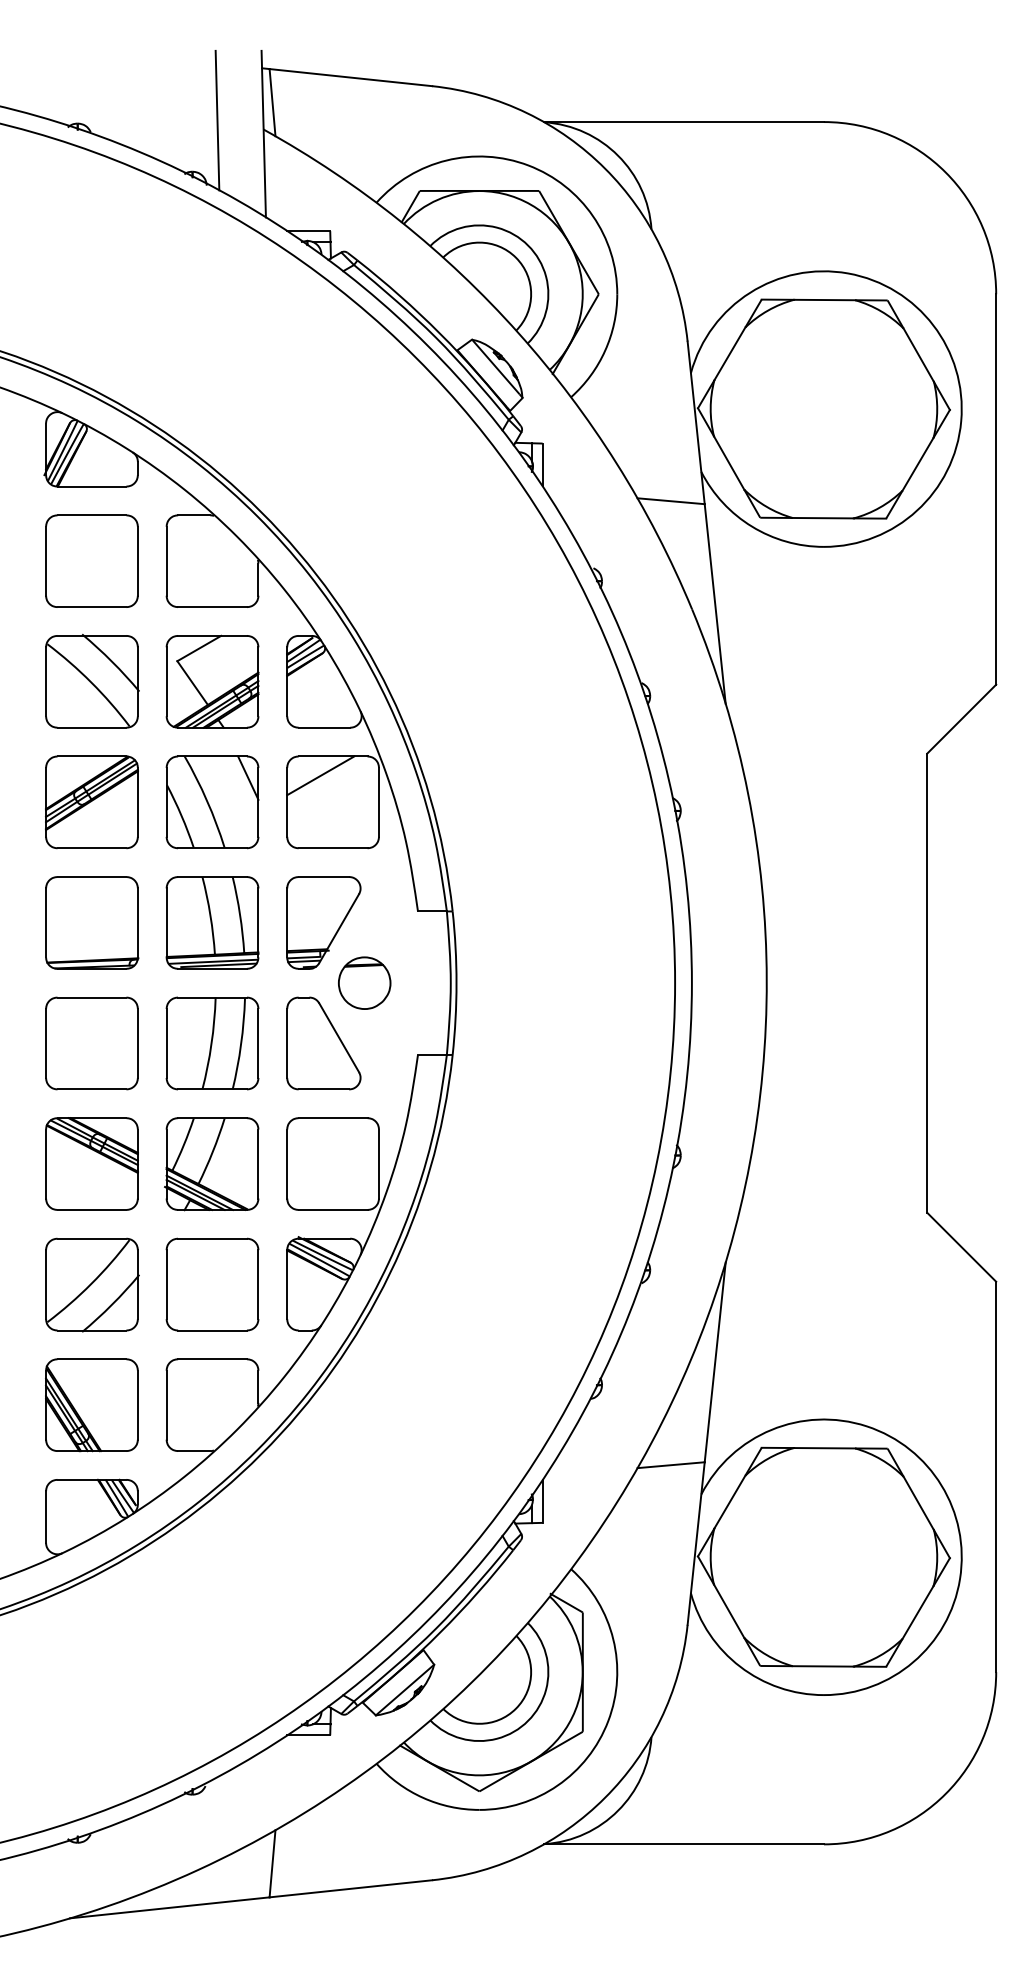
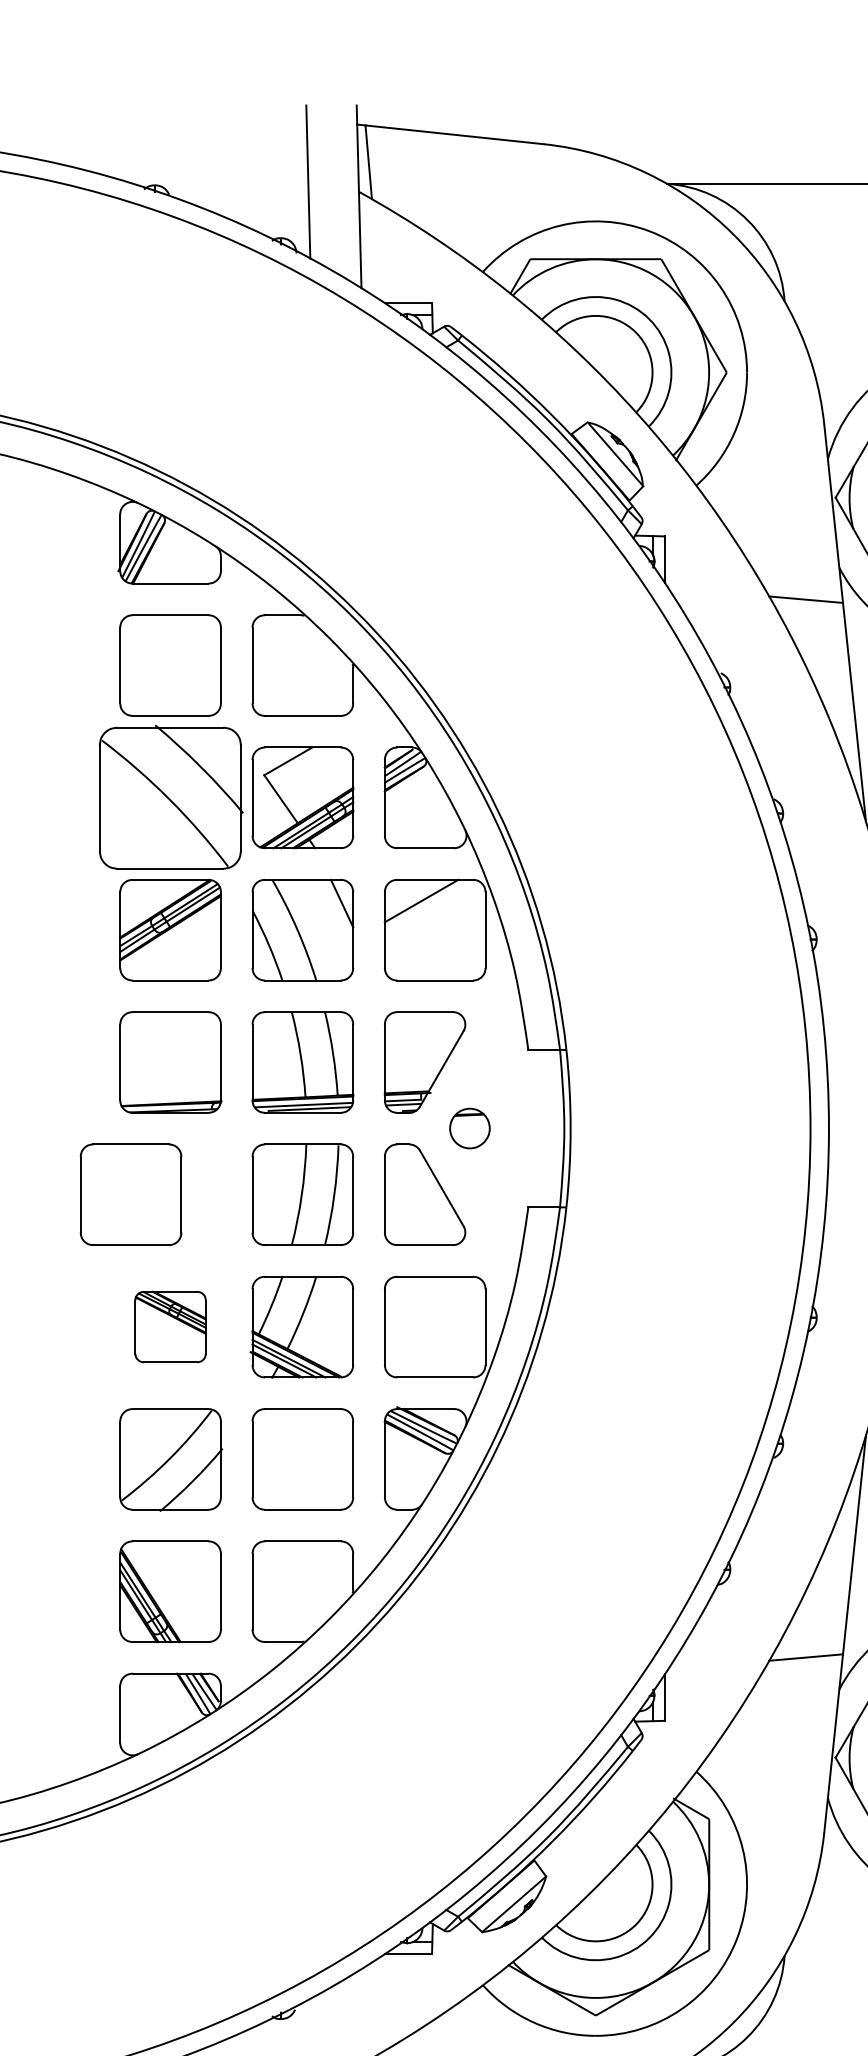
part: (92, 680) -> (171, 796), size x1.4
part: (364, 982) -> (469, 1127), size x0.7
part: (91, 1043) -> (130, 1194), moved
part: (91, 1163) -> (170, 1326), size x0.7

